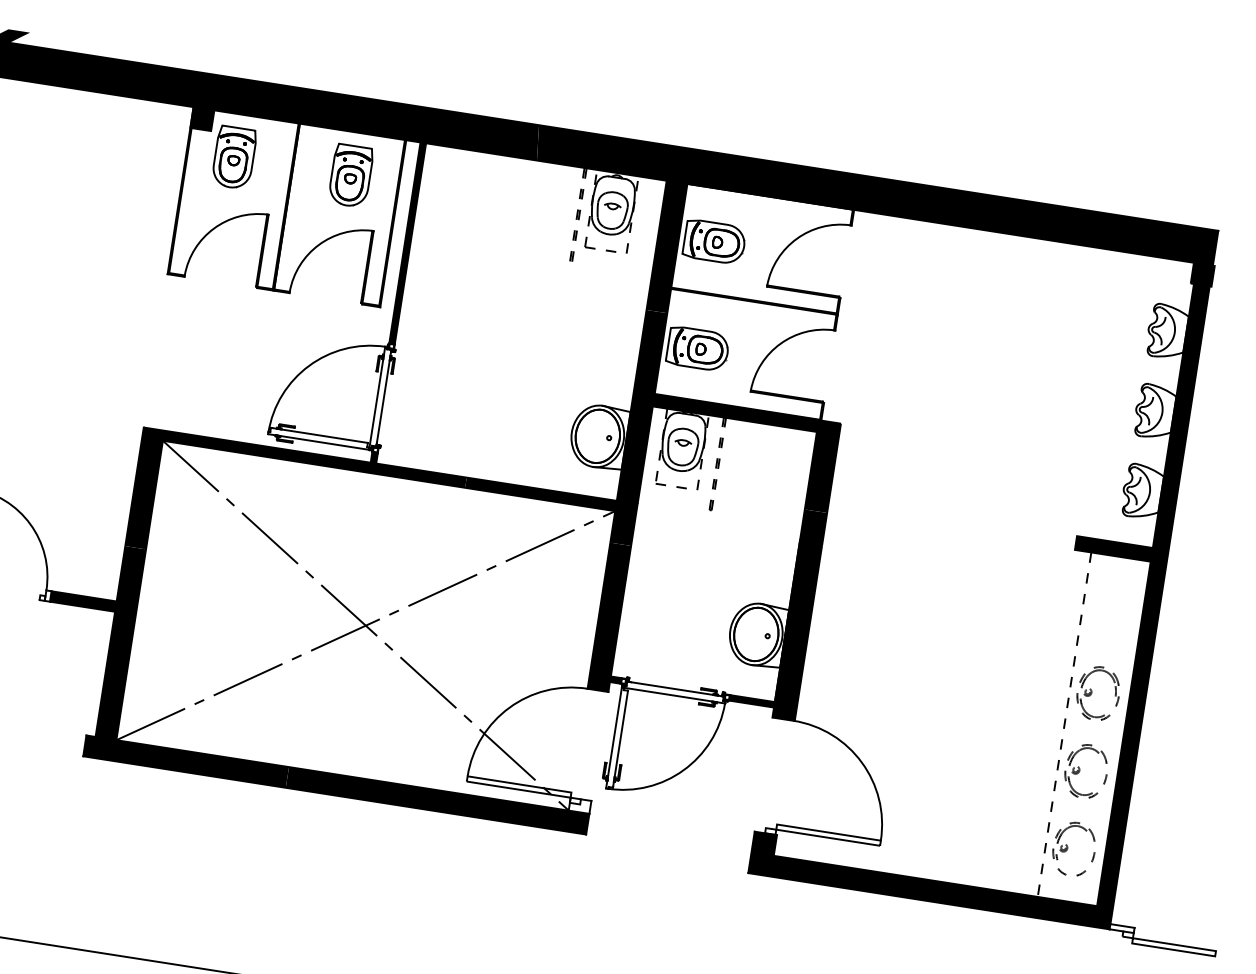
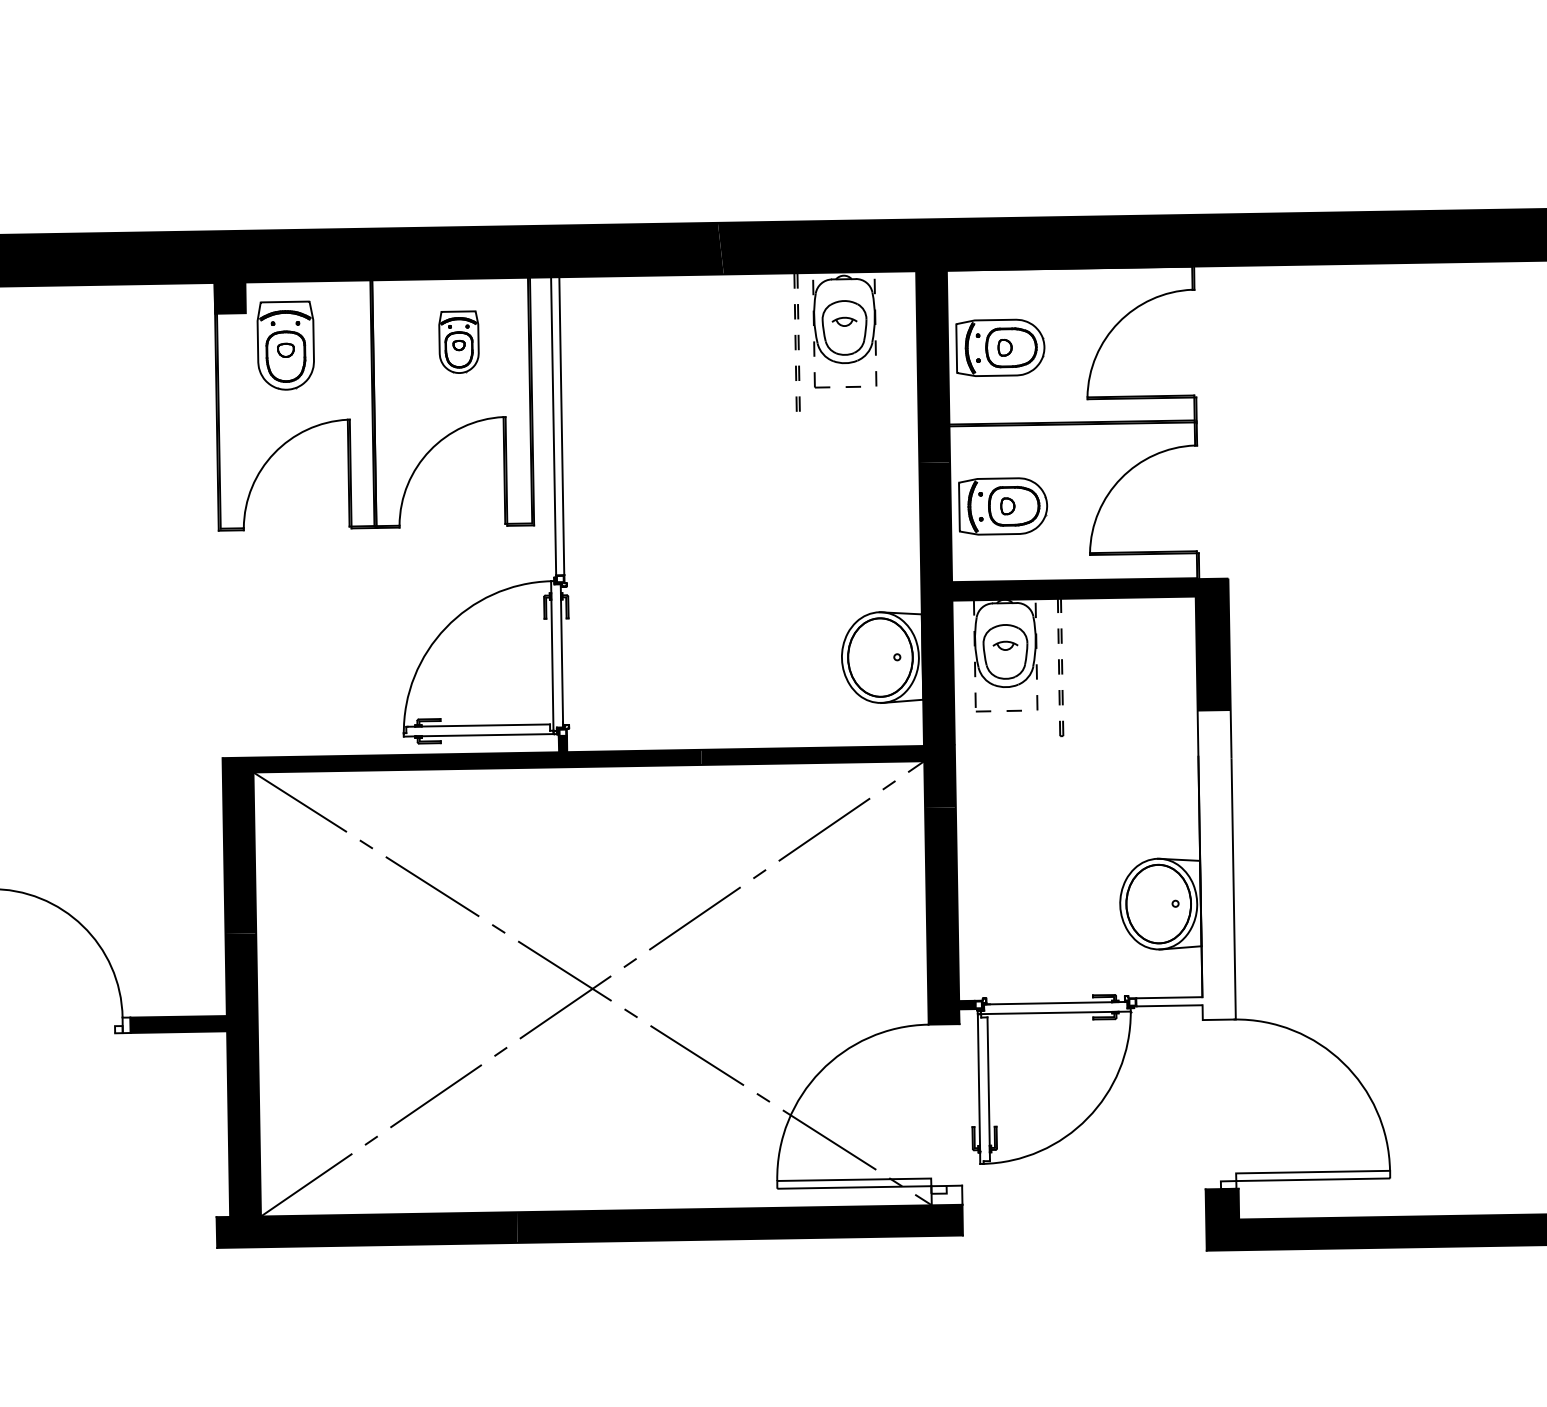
part: (351, 174) -> (459, 340), size x0.7
fill: (407, 243) -> (557, 426), removed
fill: (778, 615) -> (1186, 871), removed

